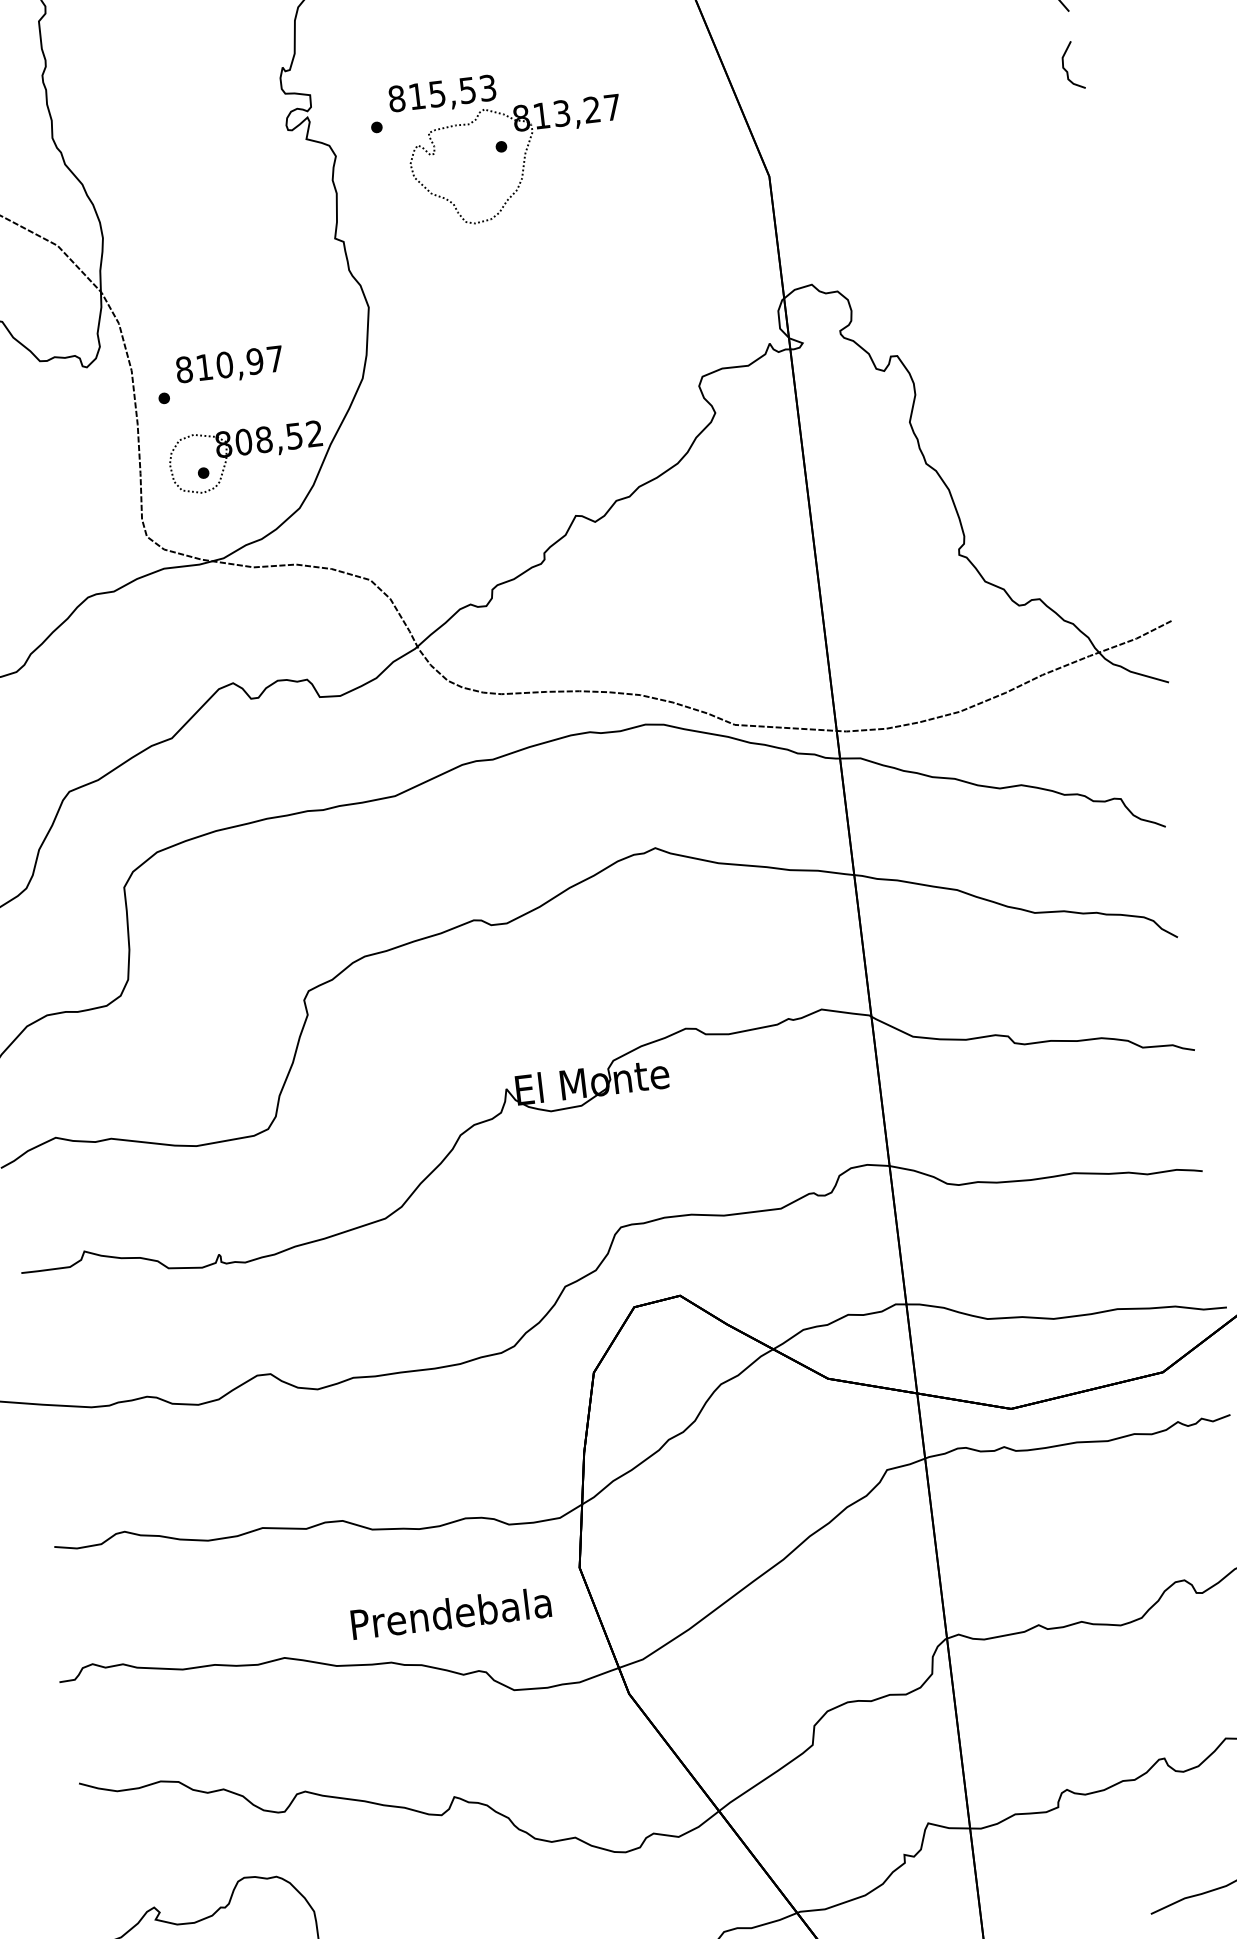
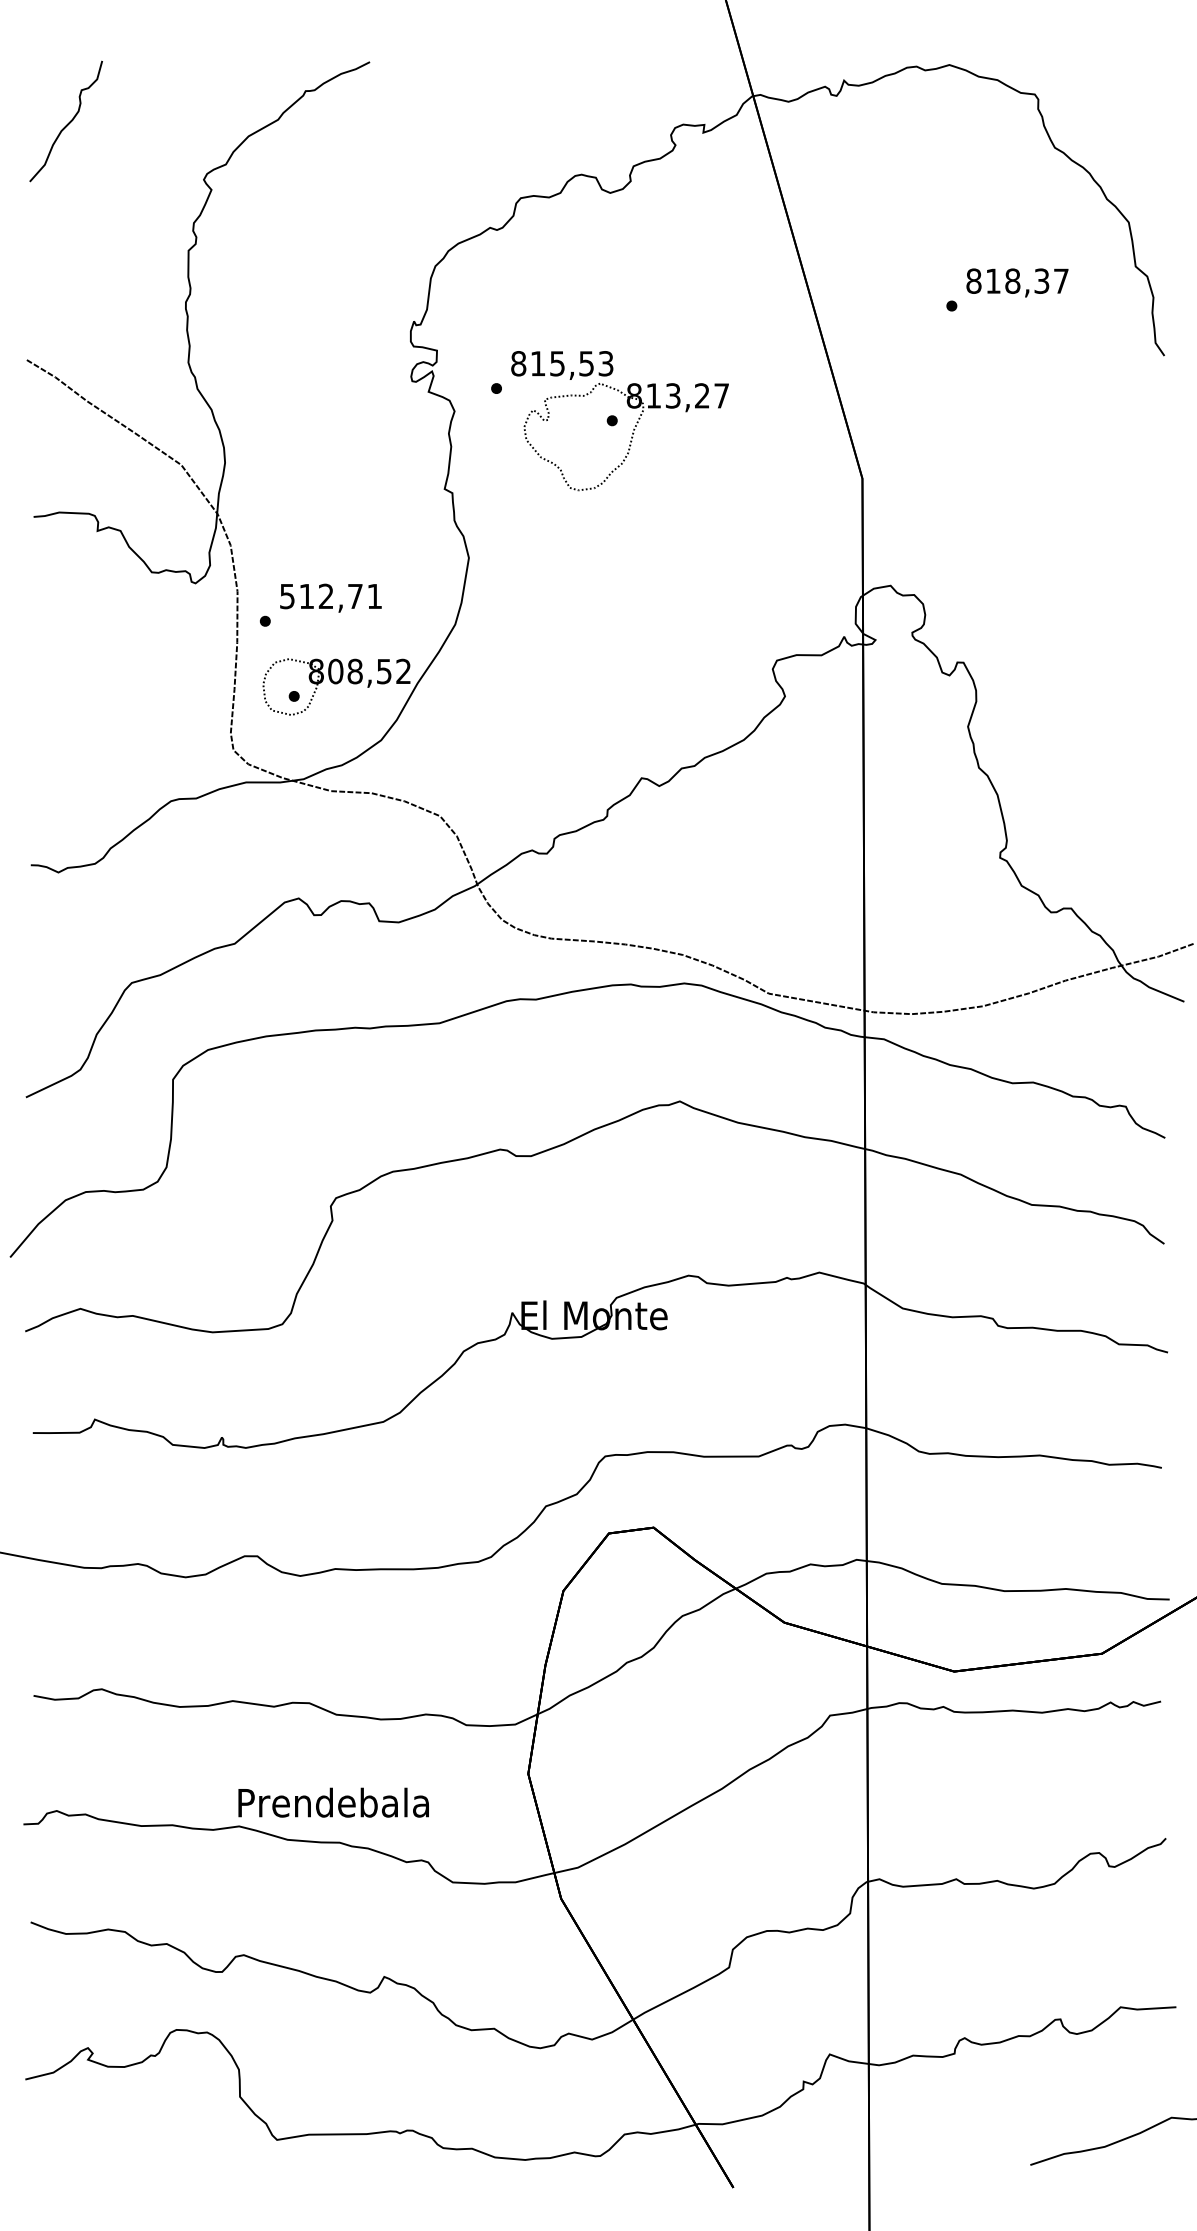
curve: (1067, 70) -> (1156, 411), removed
text: (229, 364) -> (330, 596), 810,97 -> 512,71
text: (450, 1613) -> (333, 1802), moved

